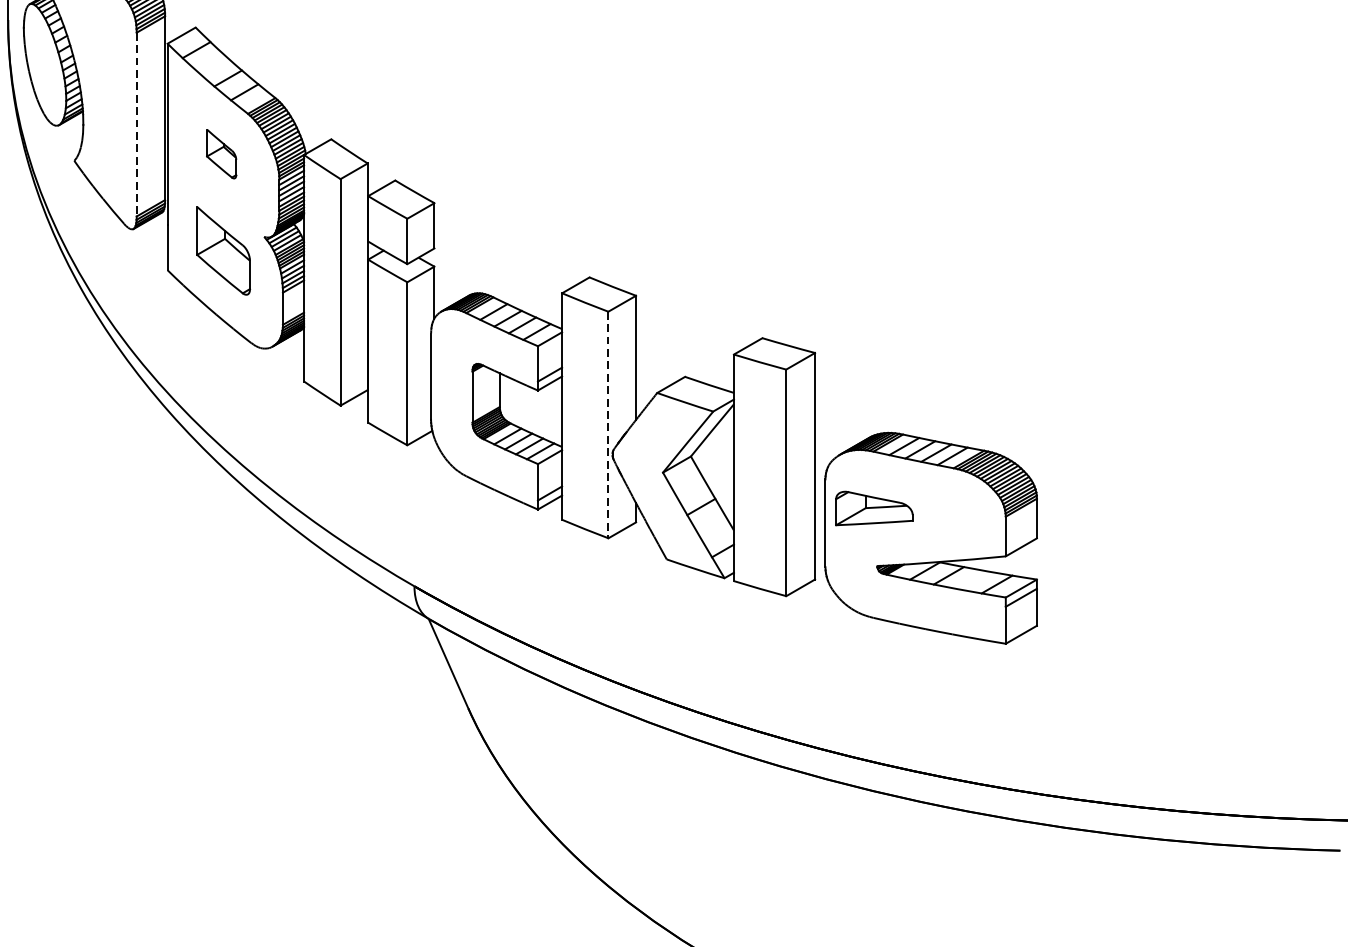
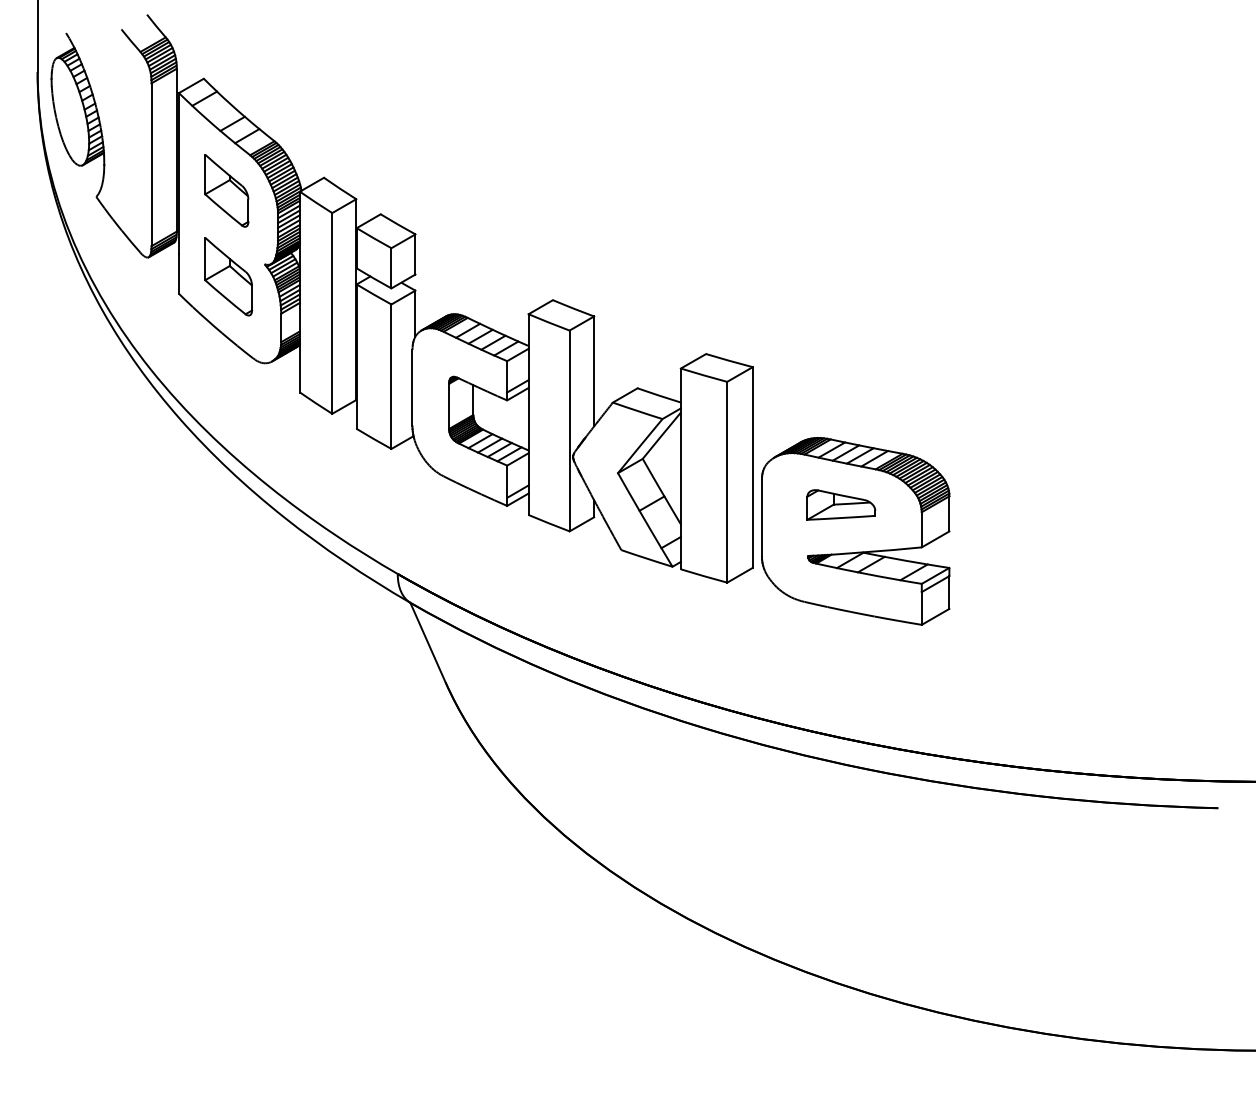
line: (136, 125) -> (151, 165), dashed -> solid
part: (221, 153) -> (226, 190), size x1.67
line: (608, 425) -> (569, 431), dashed -> solid
part: (874, 507) -> (841, 504), moved

